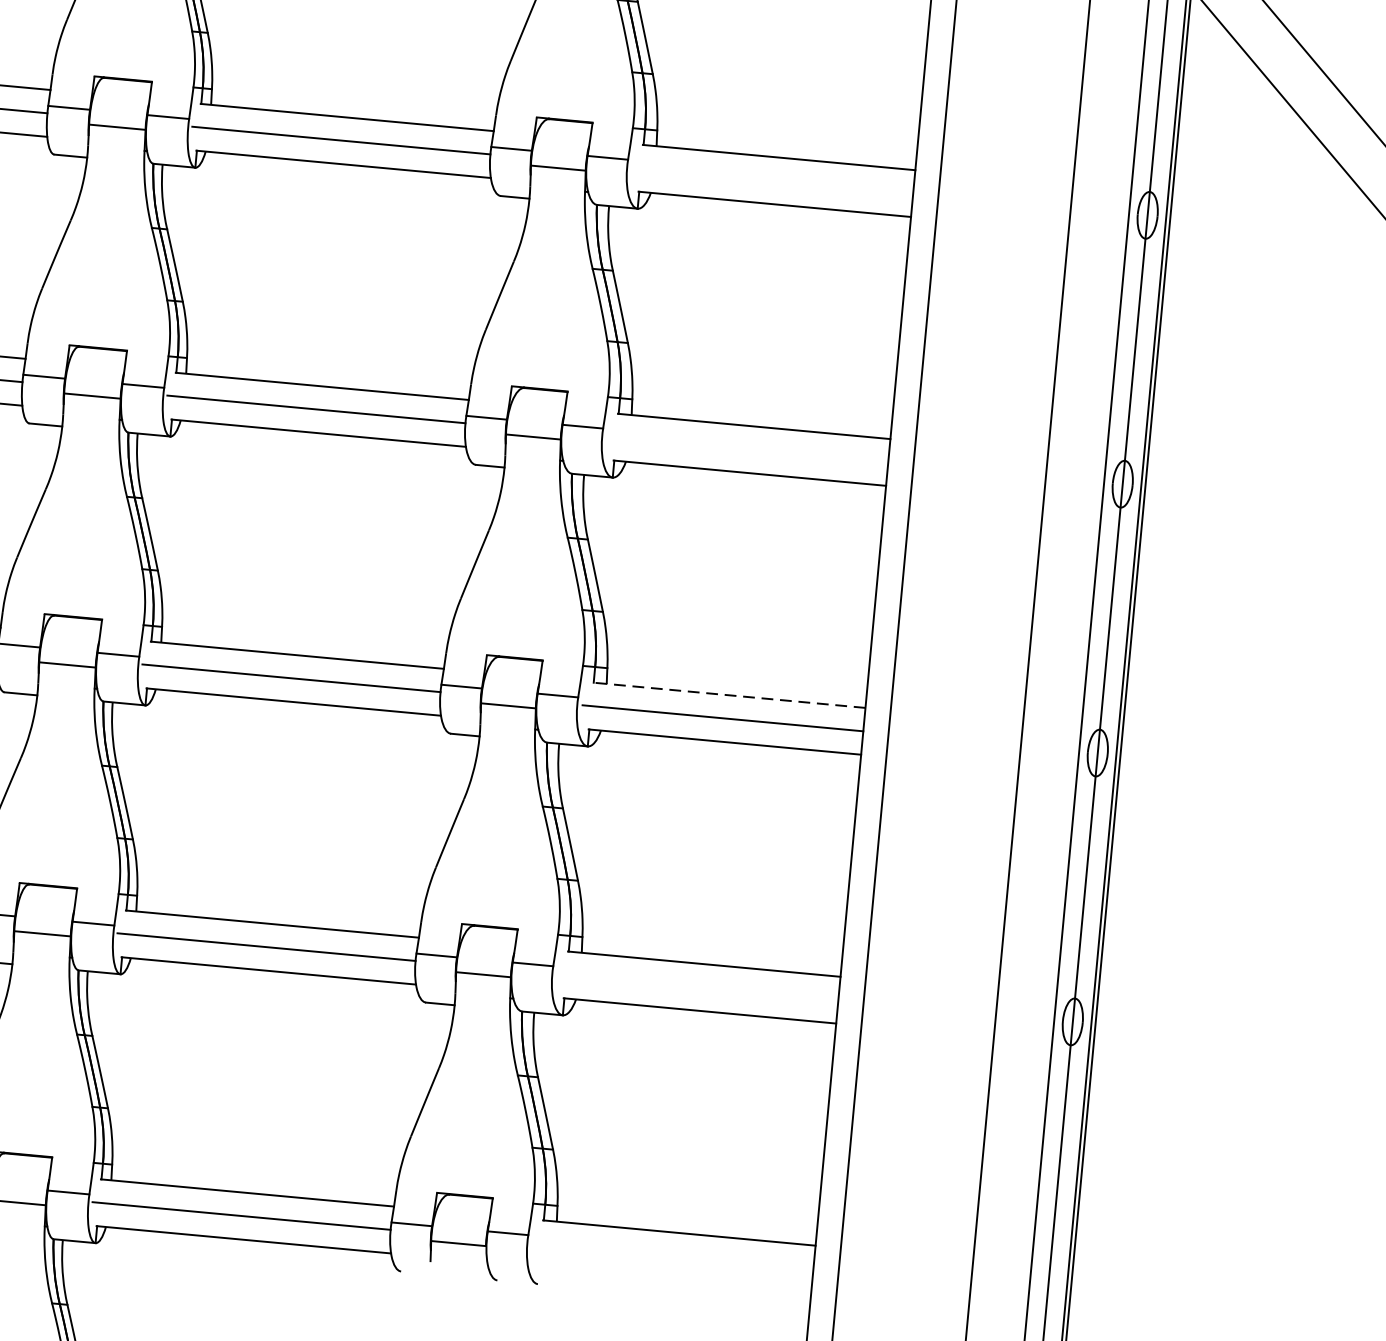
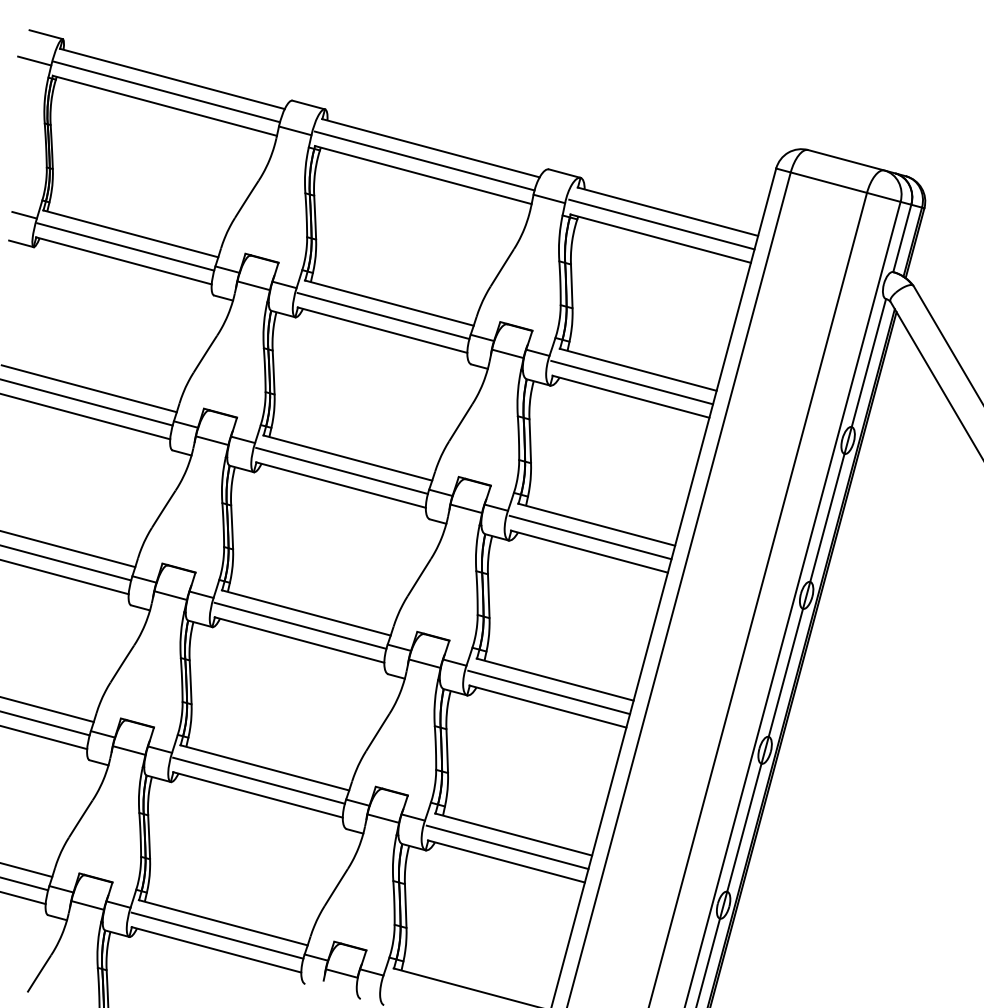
line: (773, 180) -> (632, 382), added
line: (747, 449) -> (590, 537), added
line: (728, 695) -> (554, 679), dashed -> solid
line: (697, 987) -> (507, 847), added

